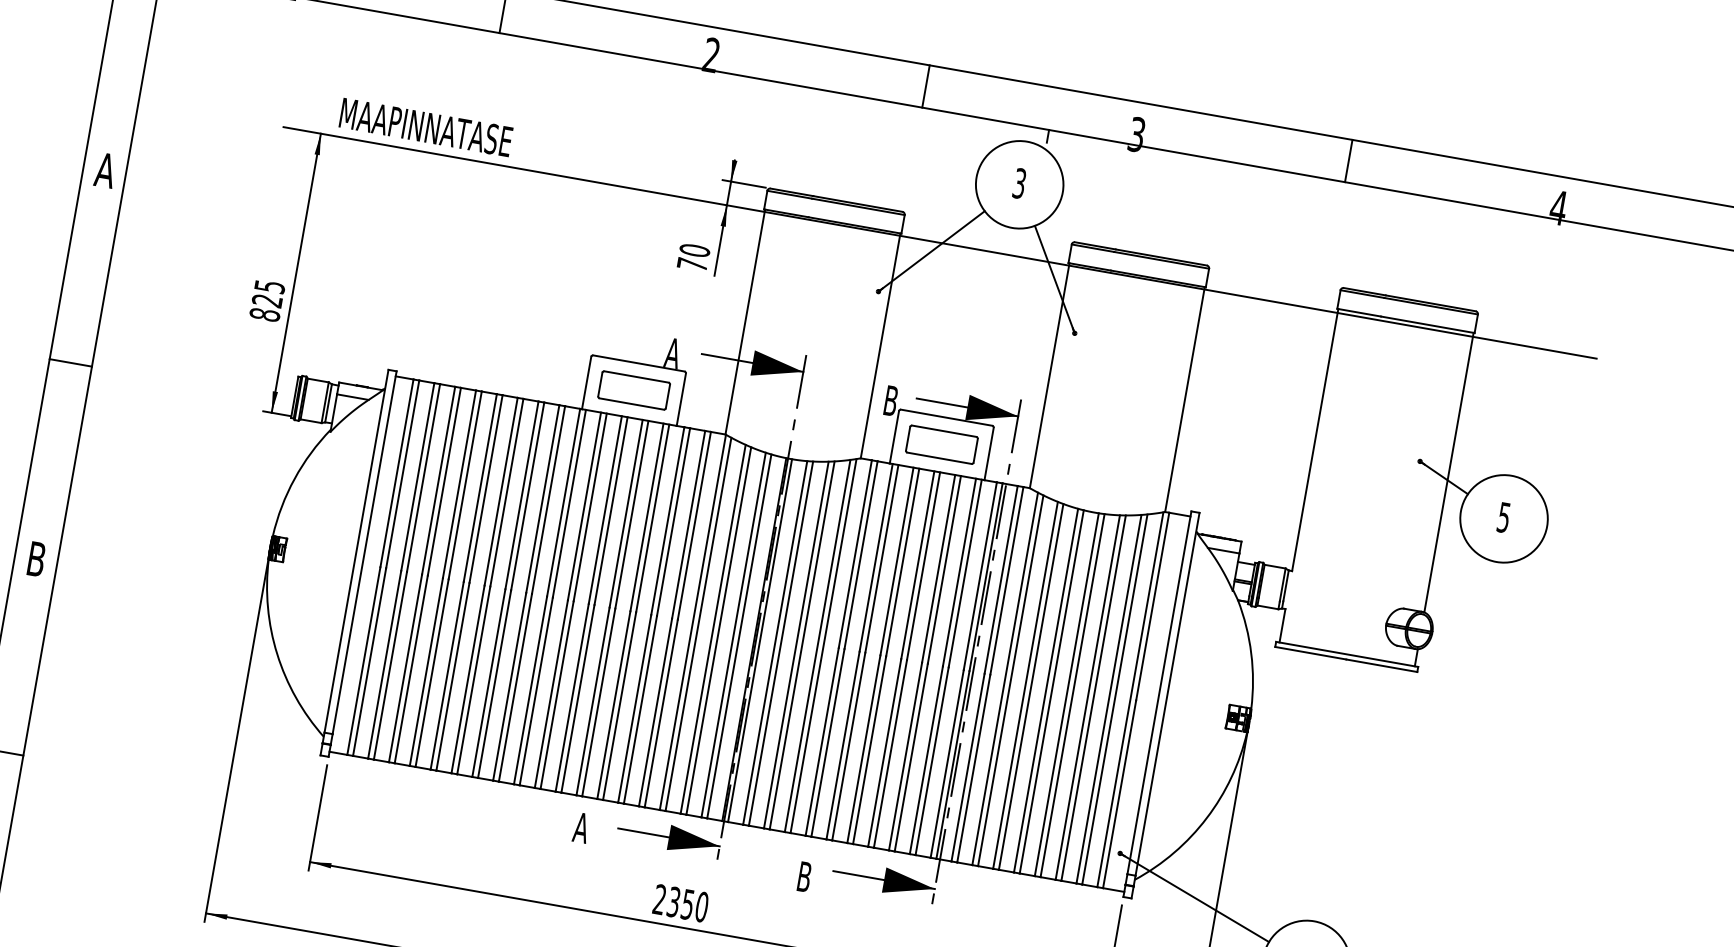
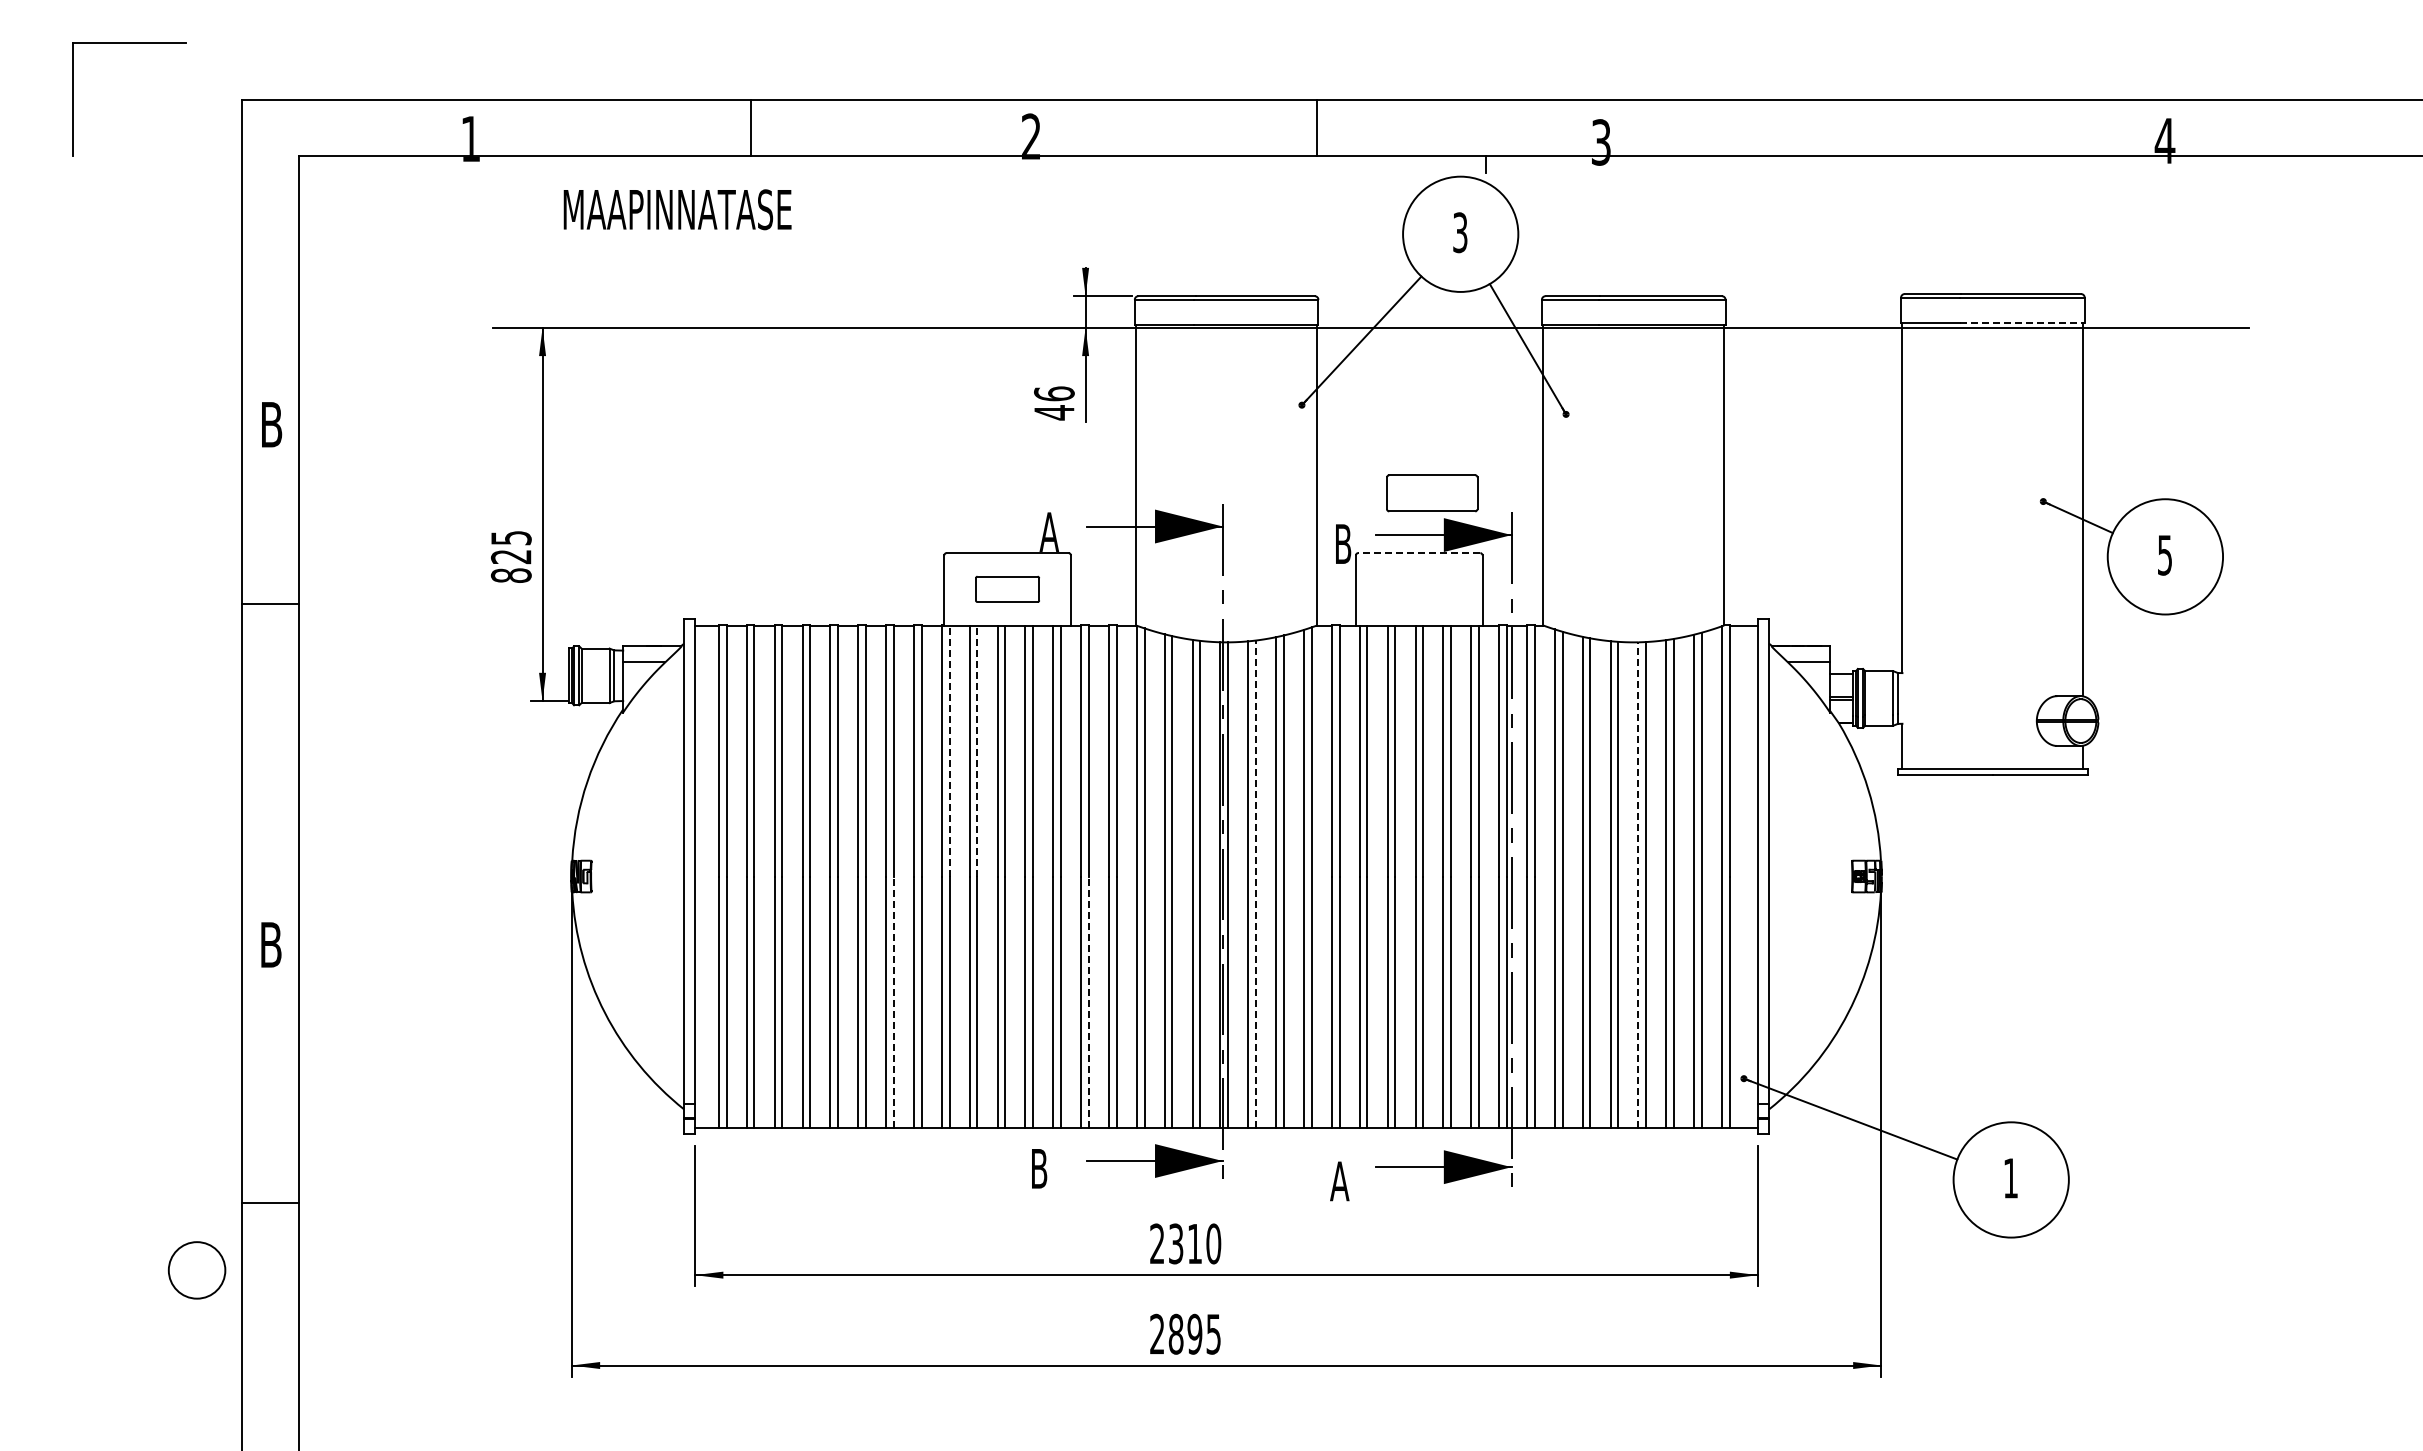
text: (426, 127) -> (677, 209), moved
line: (1349, 160) -> (1882, 127), removed
text: (105, 170) -> (271, 424), A -> B
text: (693, 257) -> (1054, 403), 70 -> 46
line: (1428, 324) -> (2022, 322), solid -> dashed
line: (70, 363) -> (270, 604), moved
part: (634, 390) -> (1007, 589), size x0.7
line: (946, 417) -> (1418, 553), solid -> dashed
part: (942, 444) -> (1432, 493), moved
line: (569, 504) -> (949, 751), solid -> dashed
line: (590, 507) -> (977, 751), solid -> dashed
line: (781, 644) -> (1256, 884), solid -> dashed
line: (494, 684) -> (893, 1002), solid -> dashed
line: (1066, 694) -> (1638, 884), solid -> dashed
line: (640, 710) -> (1088, 1002), solid -> dashed
text: (580, 827) -> (1038, 1168), A -> B
text: (804, 877) -> (1339, 1181), B -> A
text: (687, 905) -> (1194, 1244), 2350 -> 2310

